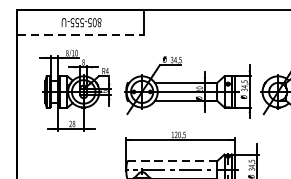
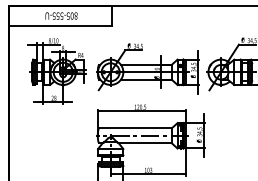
line: (81, 35) -> (61, 26), dashed -> solid
line: (171, 161) -> (134, 128), dashed -> solid

